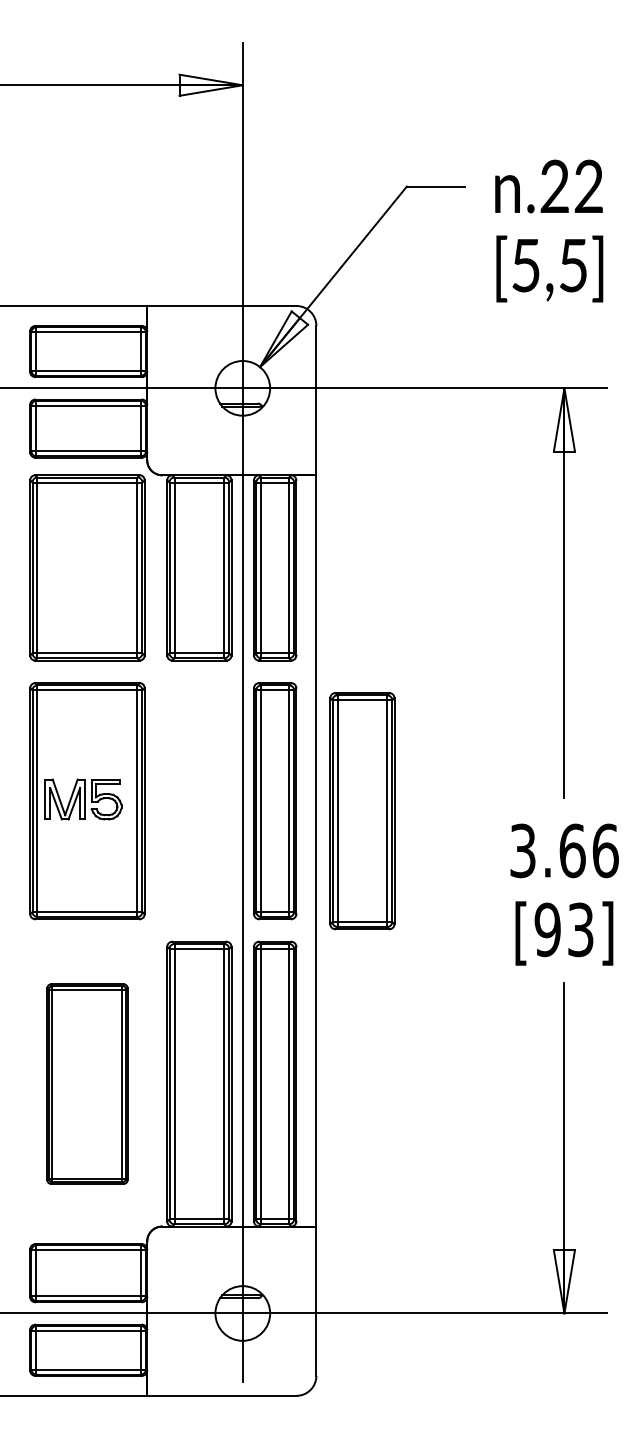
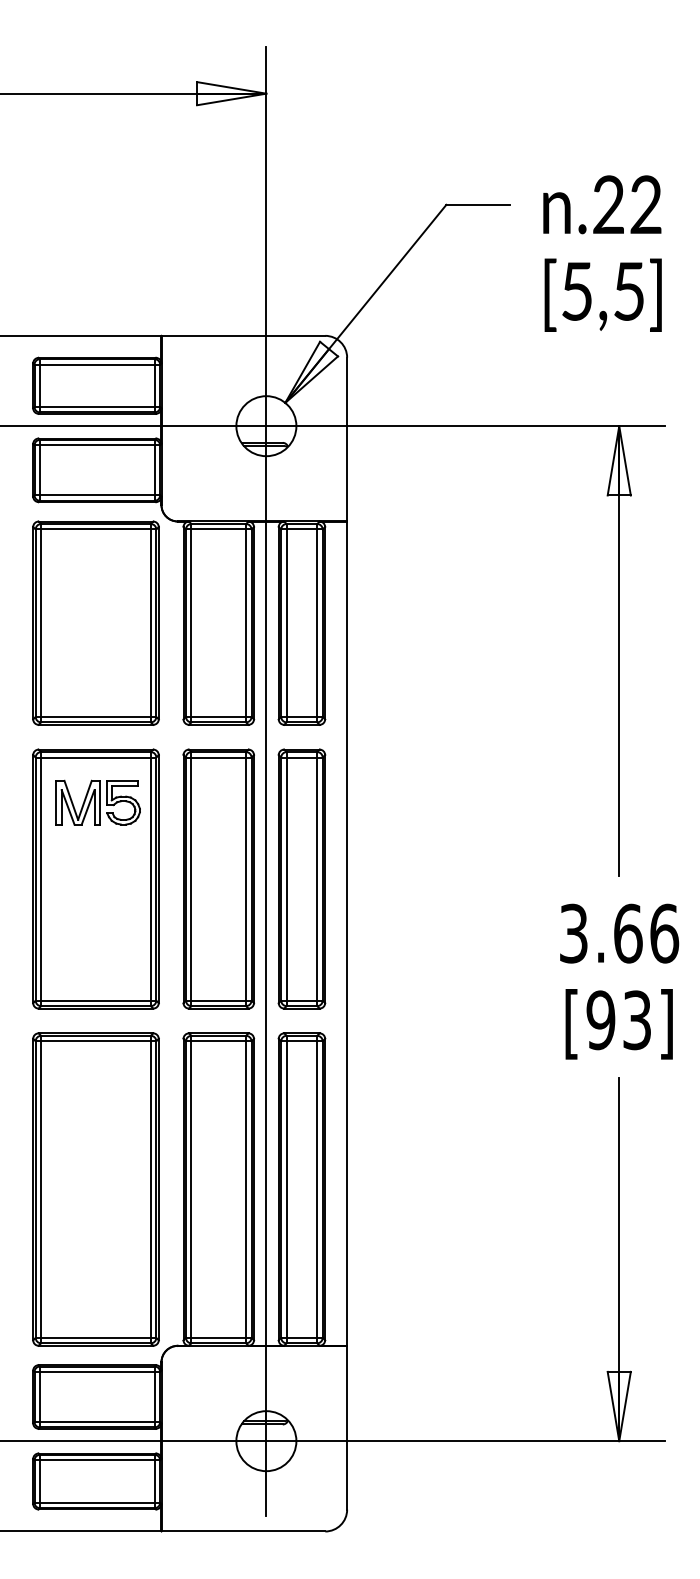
part: (83, 799) -> (98, 802), moved
part: (362, 811) -> (218, 879), moved
part: (87, 1083) -> (96, 1188), size x1.43

